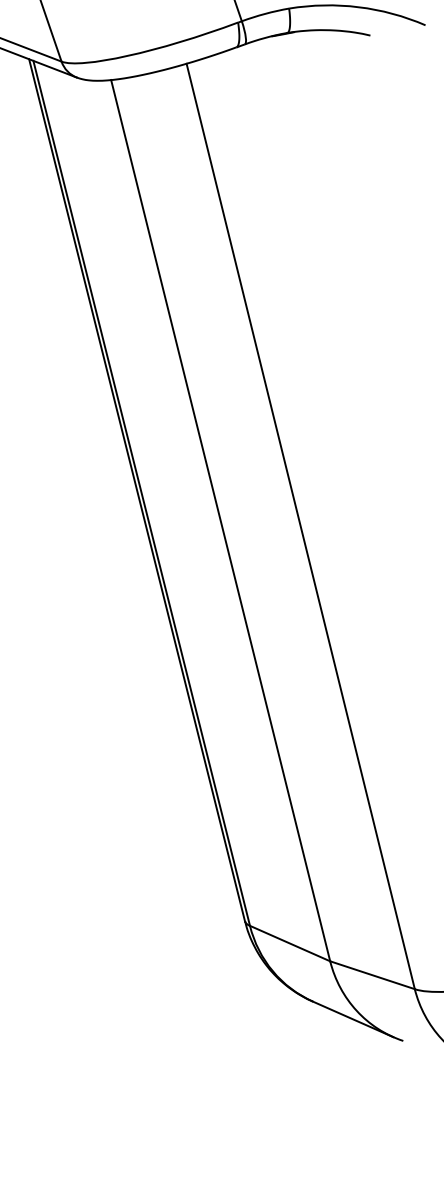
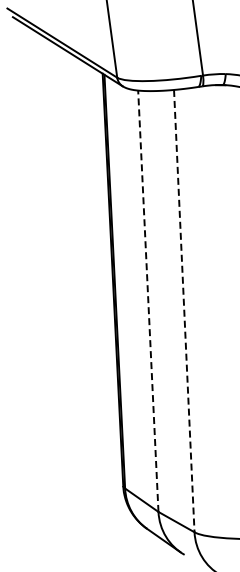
line: (221, 521) -> (148, 301), solid -> dashed
line: (301, 527) -> (184, 311), solid -> dashed

